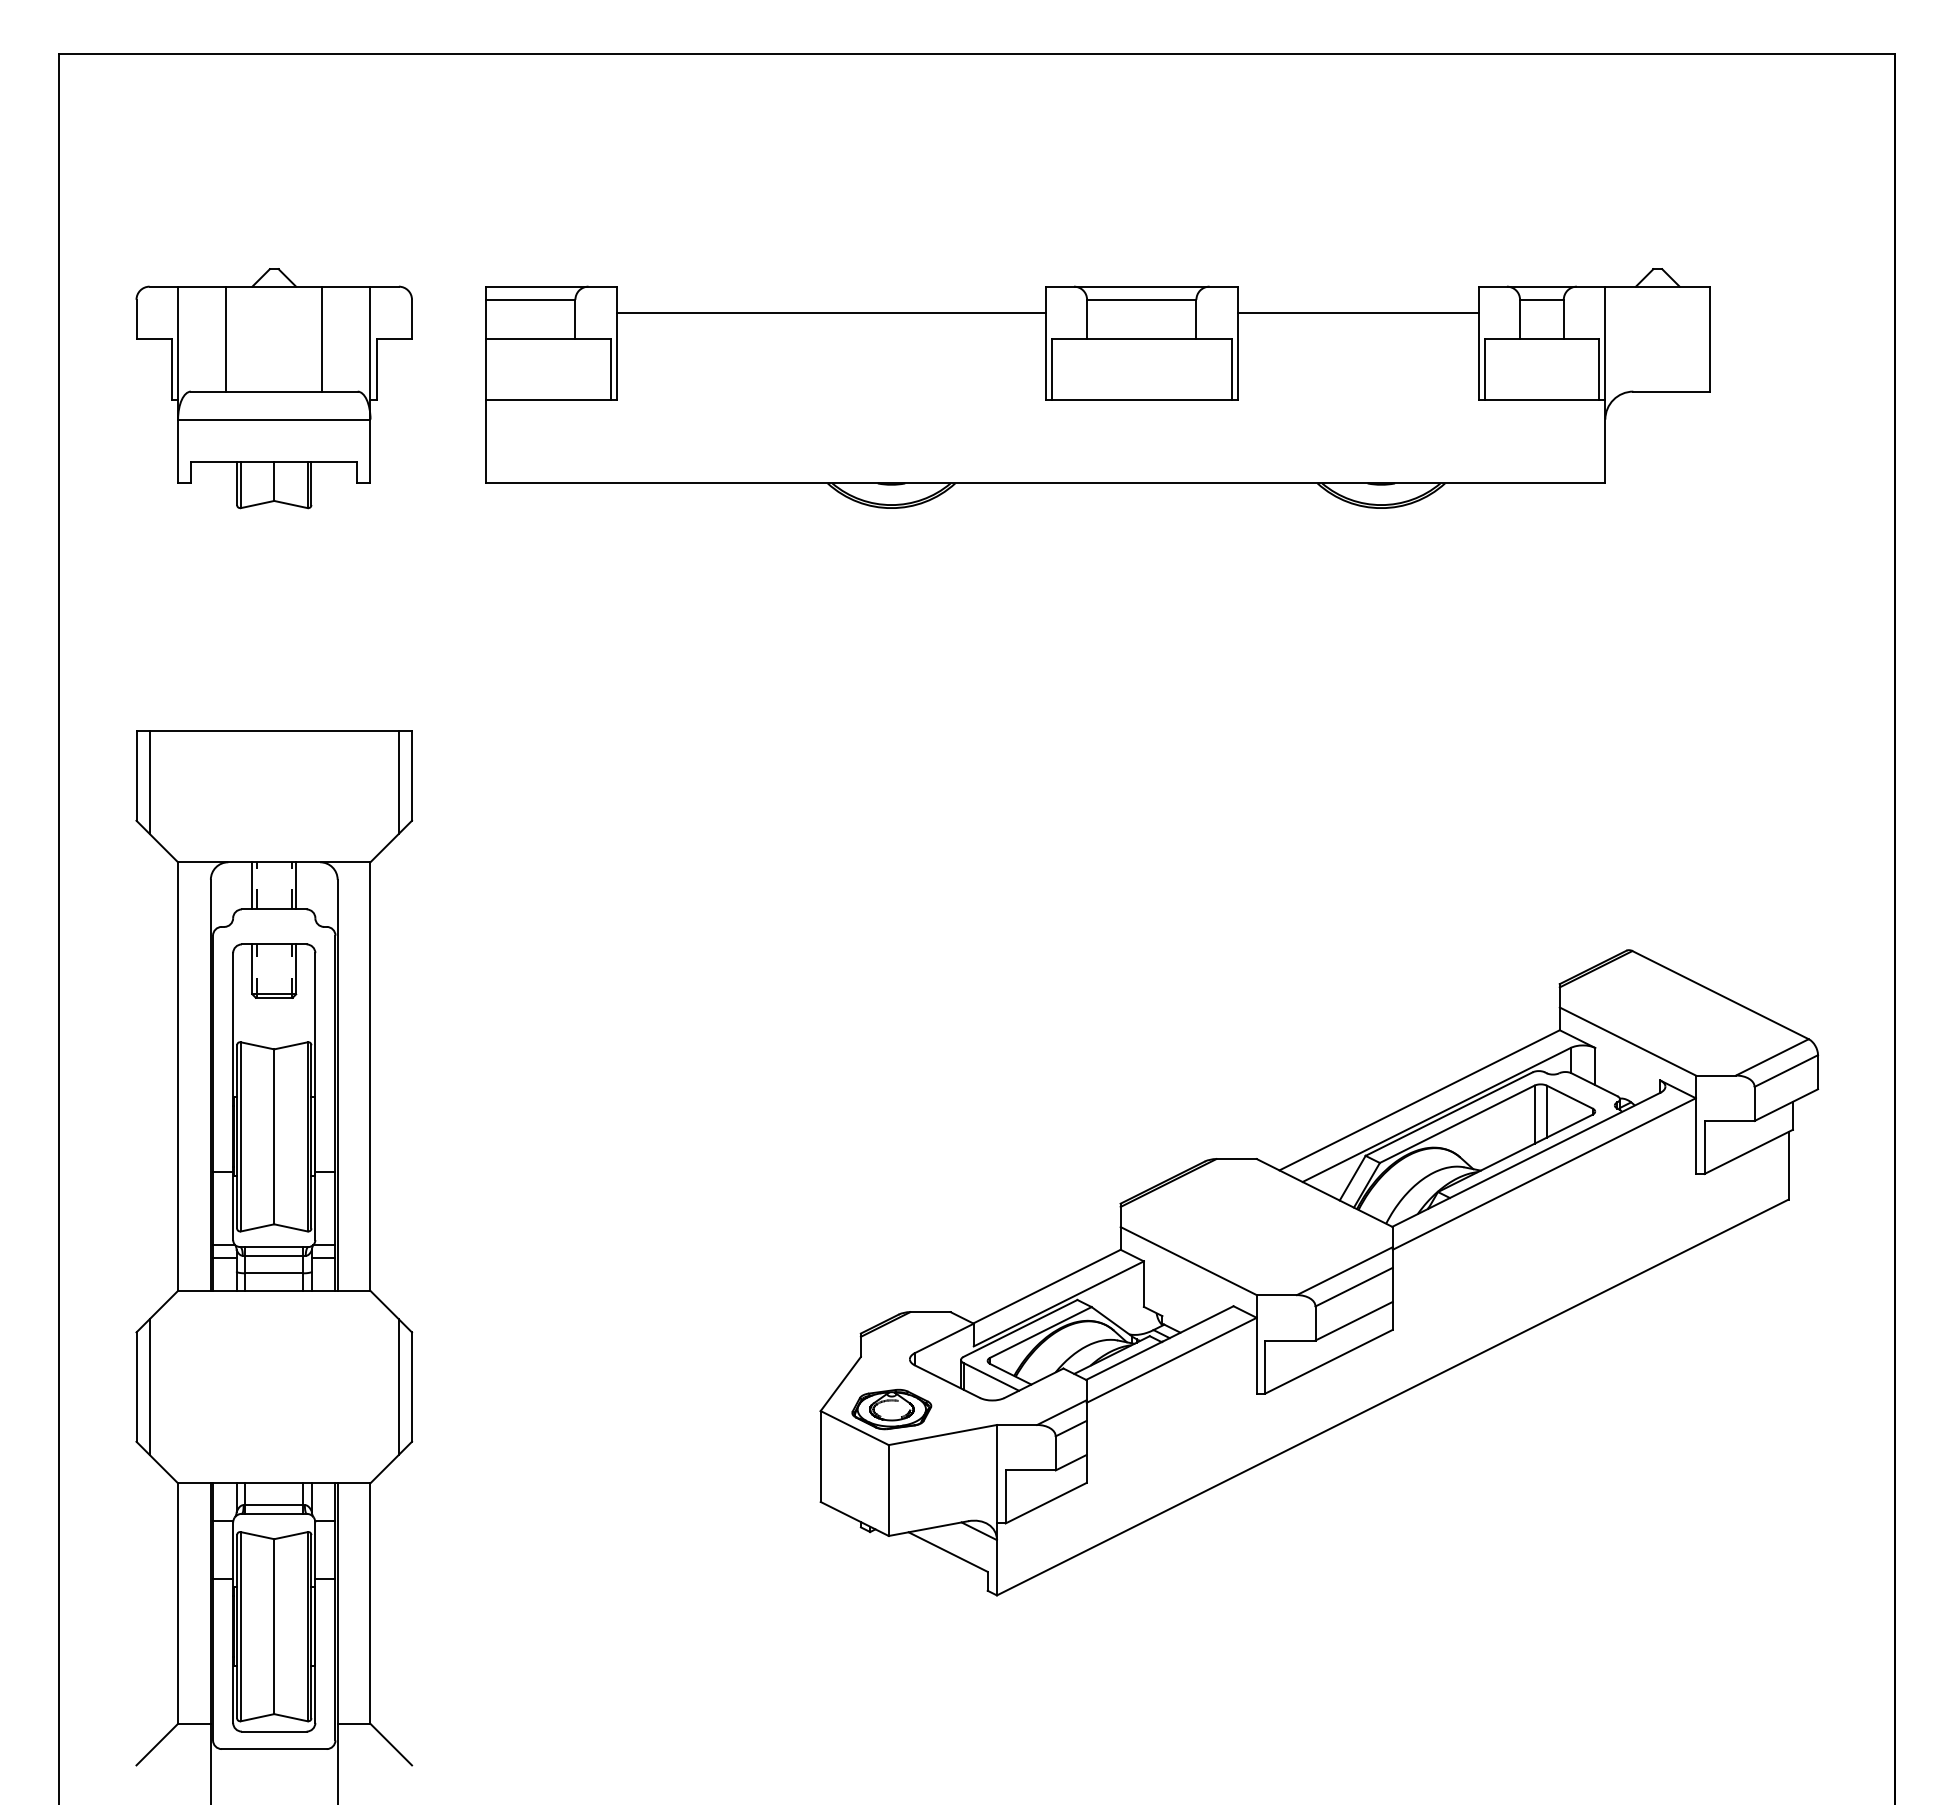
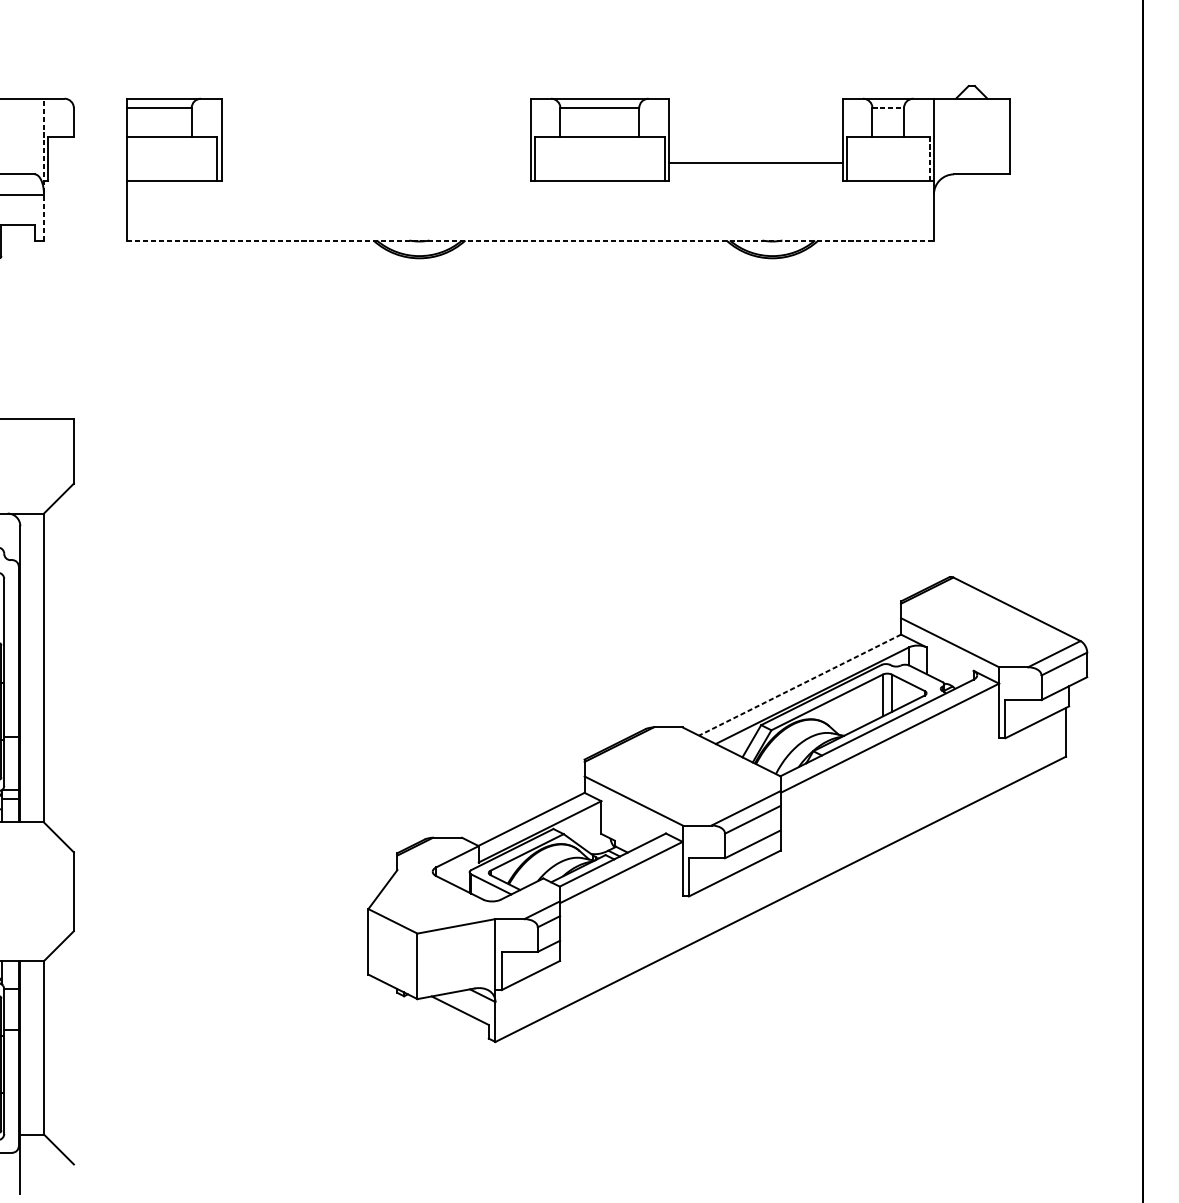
line: (1541, 299) -> (887, 107), solid -> dashed
line: (830, 312) -> (375, 117), removed
line: (1357, 312) -> (755, 162), moved
line: (322, 338) -> (9, 136), removed
line: (1599, 369) -> (929, 158), solid -> dashed
line: (370, 384) -> (43, 169), solid -> dashed
line: (1045, 483) -> (530, 240), solid -> dashed
line: (398, 782) -> (64, 456), removed
line: (1419, 1100) -> (800, 685), solid -> dashed
line: (398, 1386) -> (64, 891), removed
part: (891, 1409) -> (419, 907), removed

